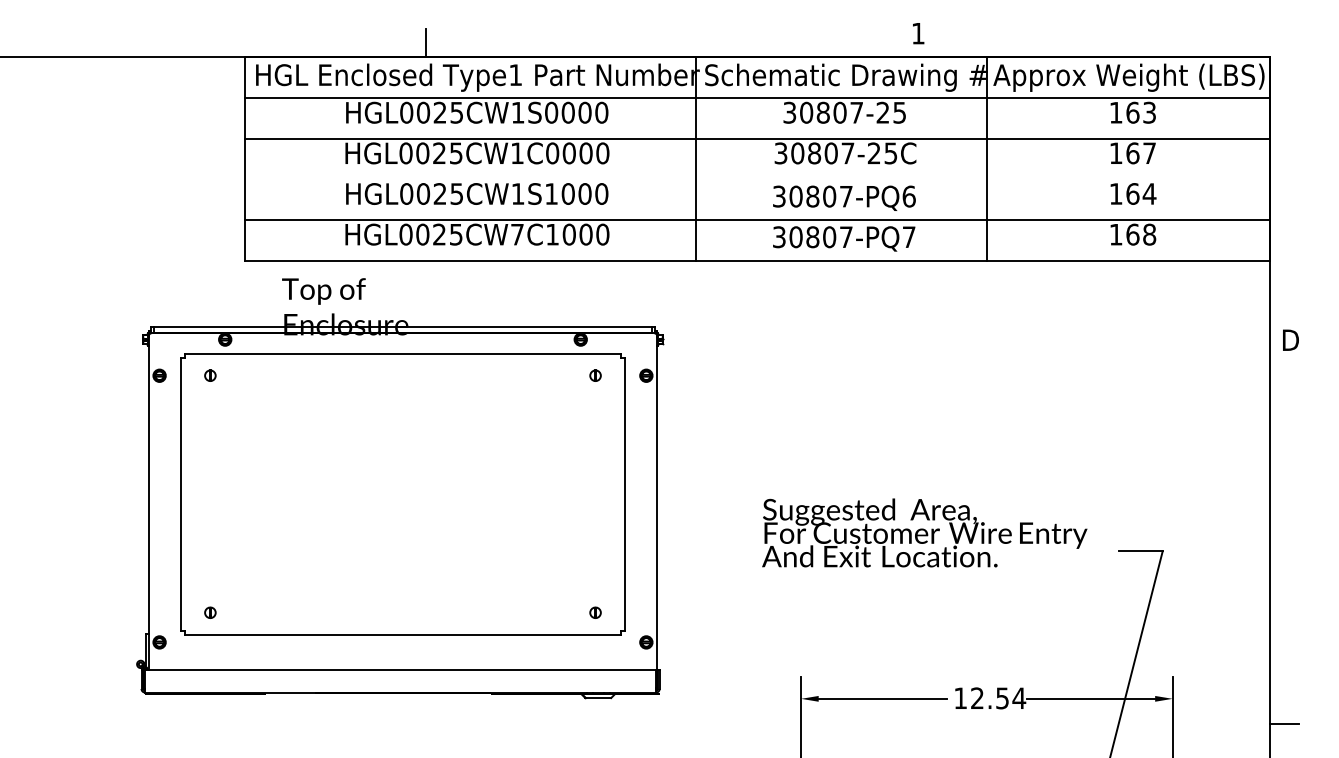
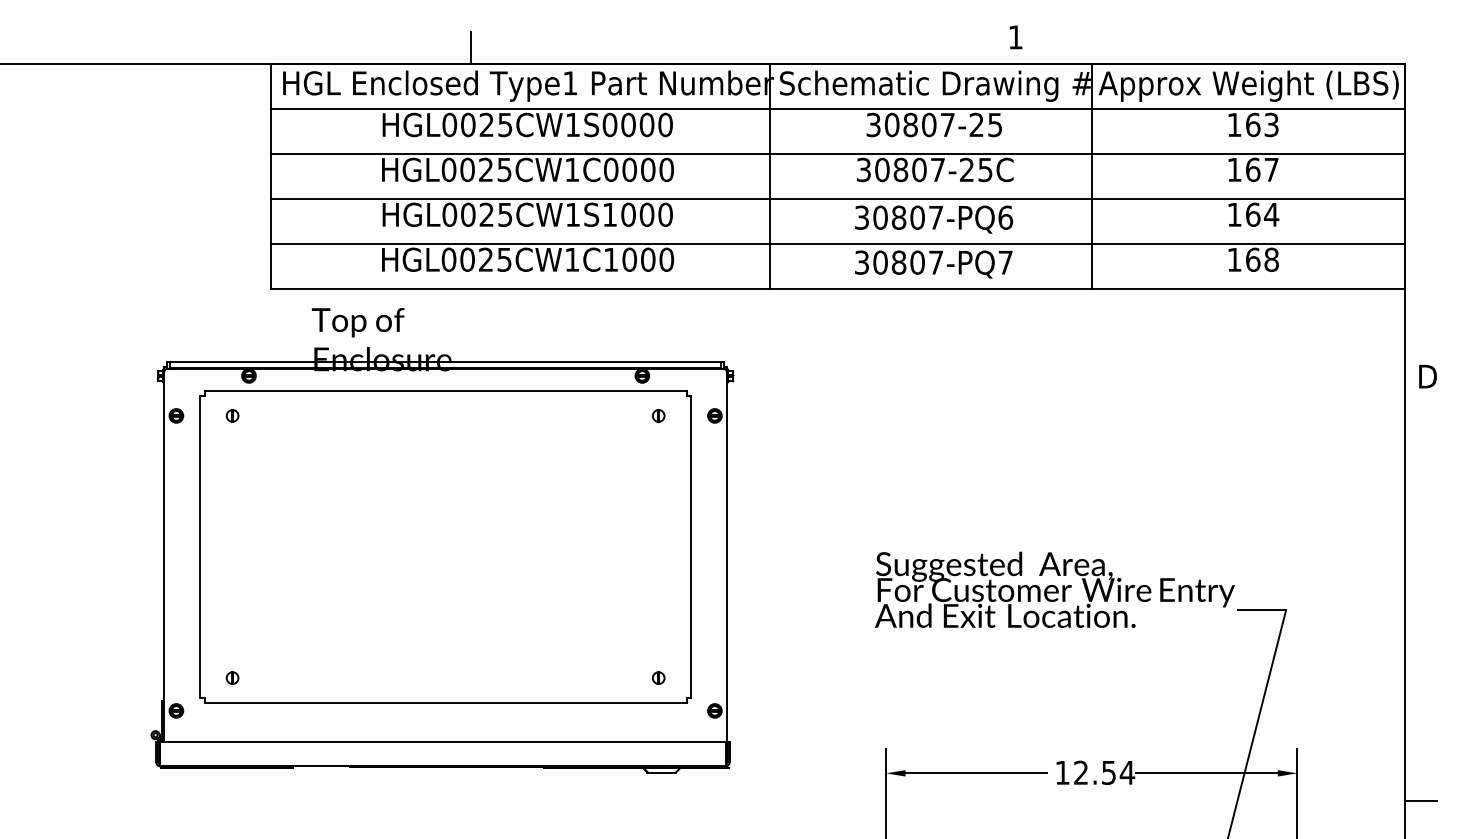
line: (757, 179) -> (837, 198), added
text: (517, 234) -> (572, 259), HGL0025CW7C1000 -> HGL0025CW1C1000
text: (924, 532) -> (1054, 589), moved

